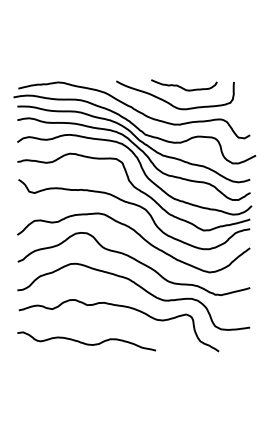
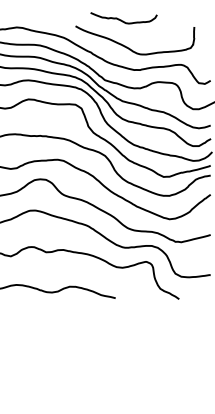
curve: (183, 87) -> (123, 20), moved

